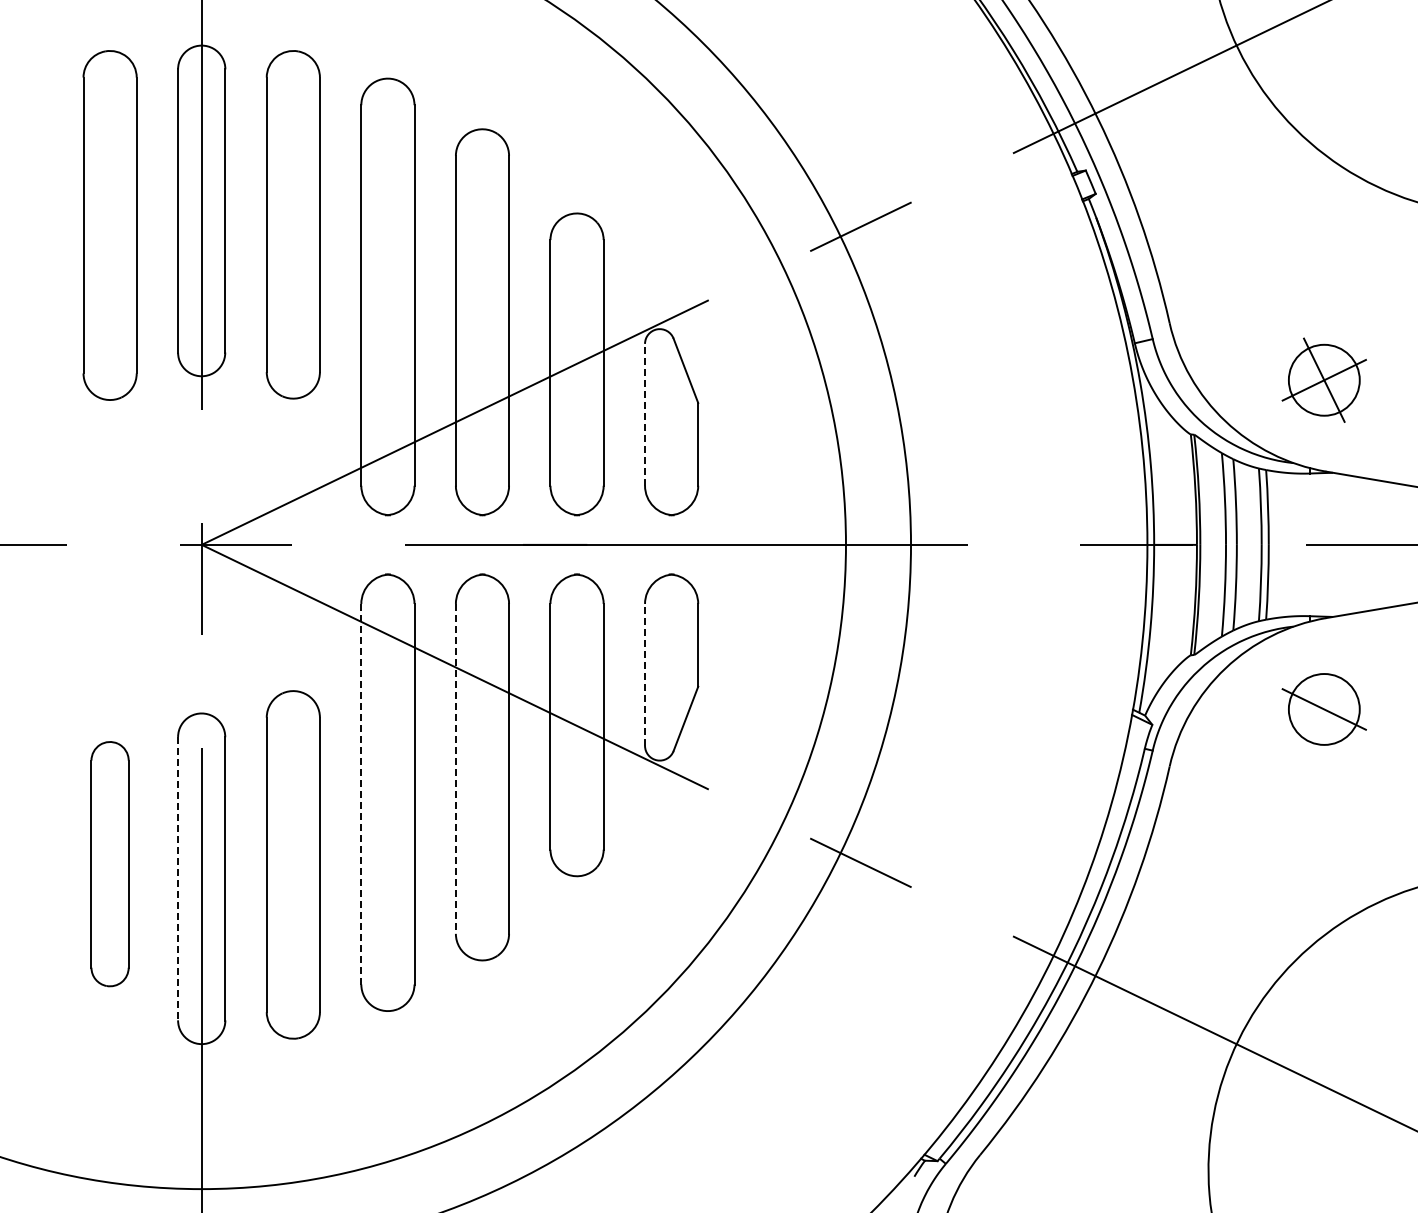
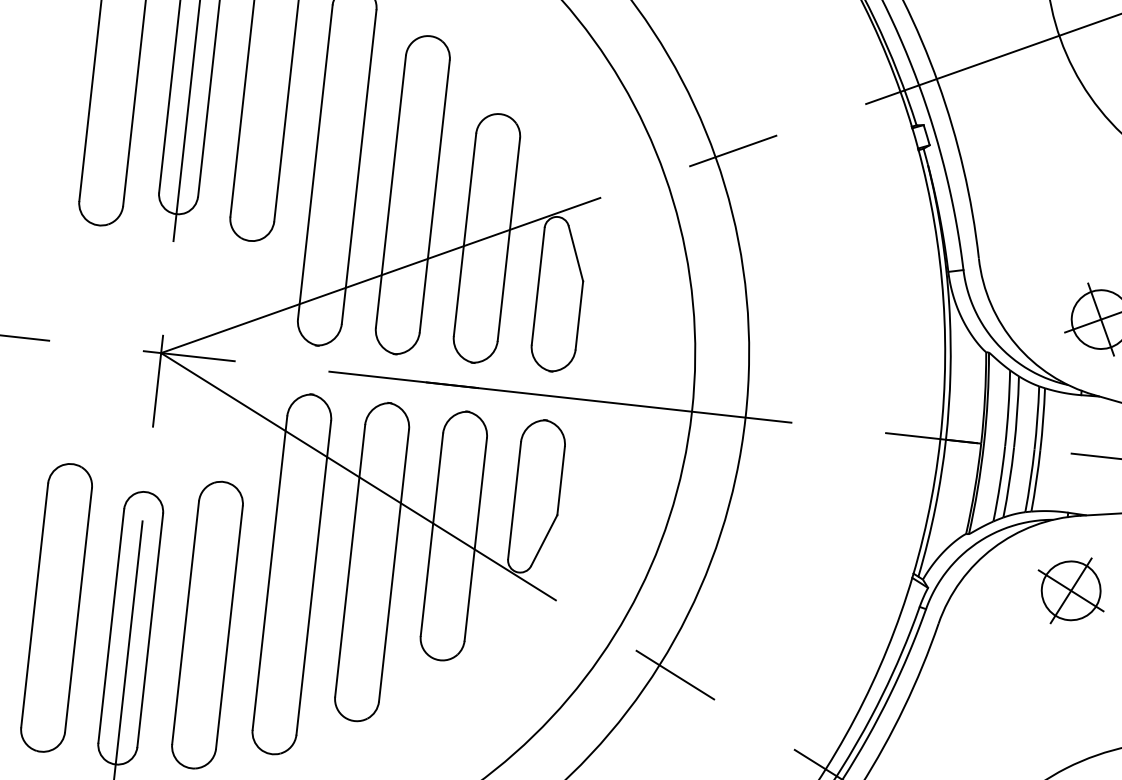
line: (645, 414) -> (538, 286), dashed -> solid
line: (645, 674) -> (515, 500), dashed -> solid
line: (1324, 708) -> (1071, 590), added
line: (455, 768) -> (349, 560), dashed -> solid
line: (361, 794) -> (270, 573), dashed -> solid
part: (109, 863) -> (56, 607), size x1.43
line: (178, 878) -> (111, 625), dashed -> solid

